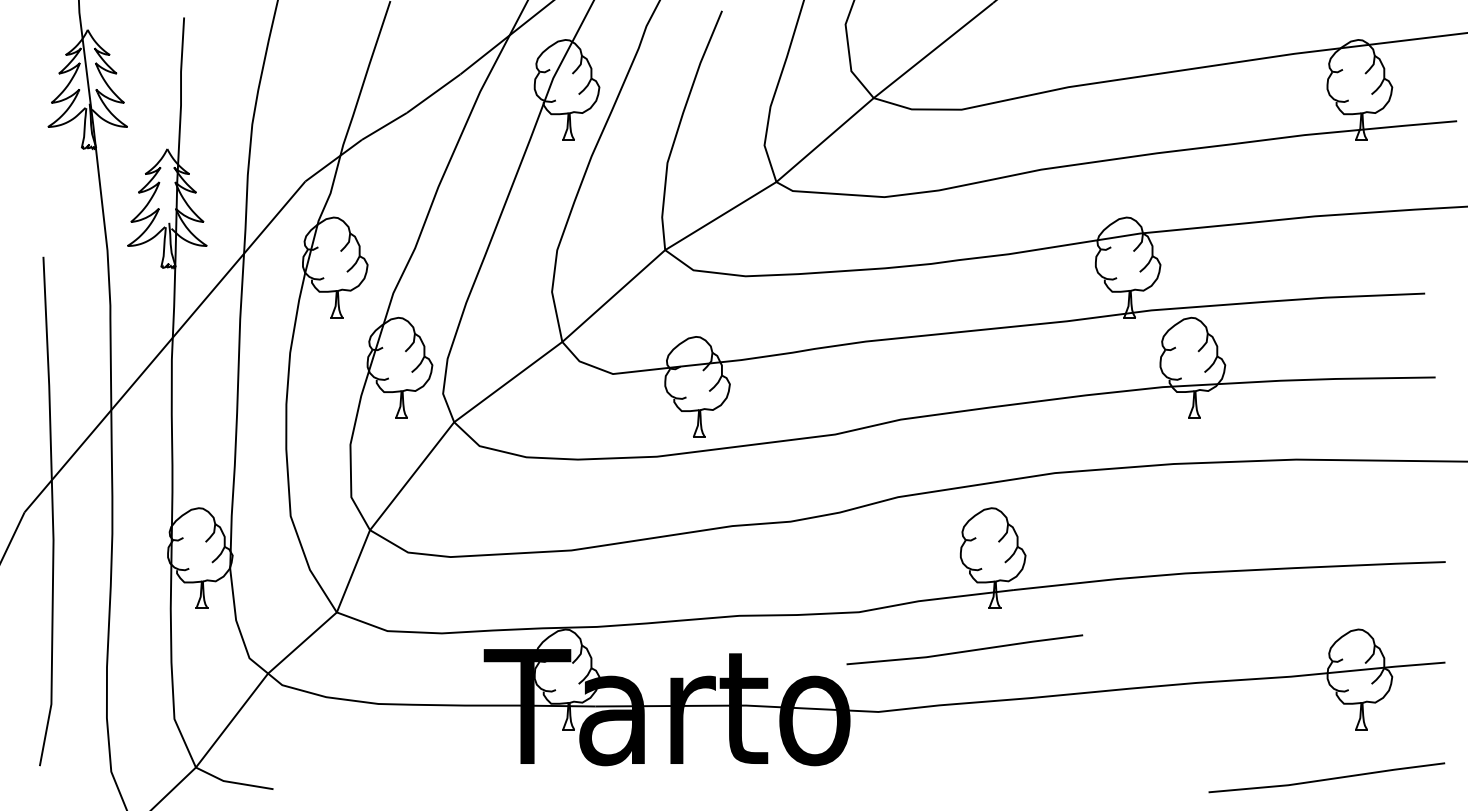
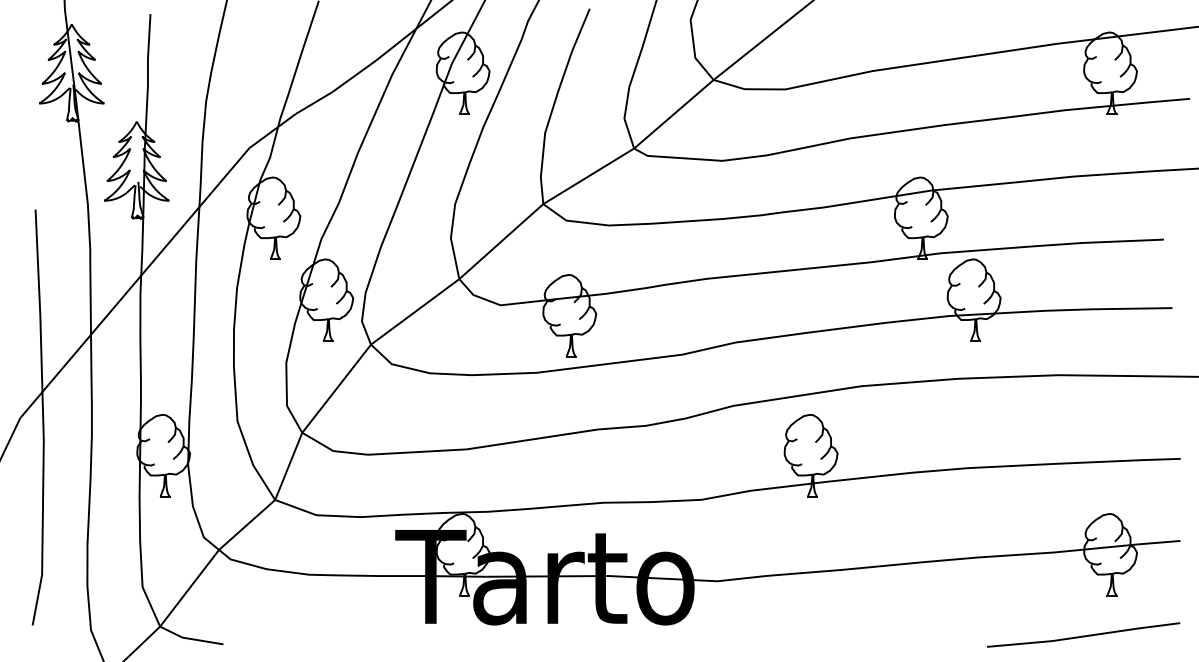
line: (964, 650) -> (787, 531), removed

